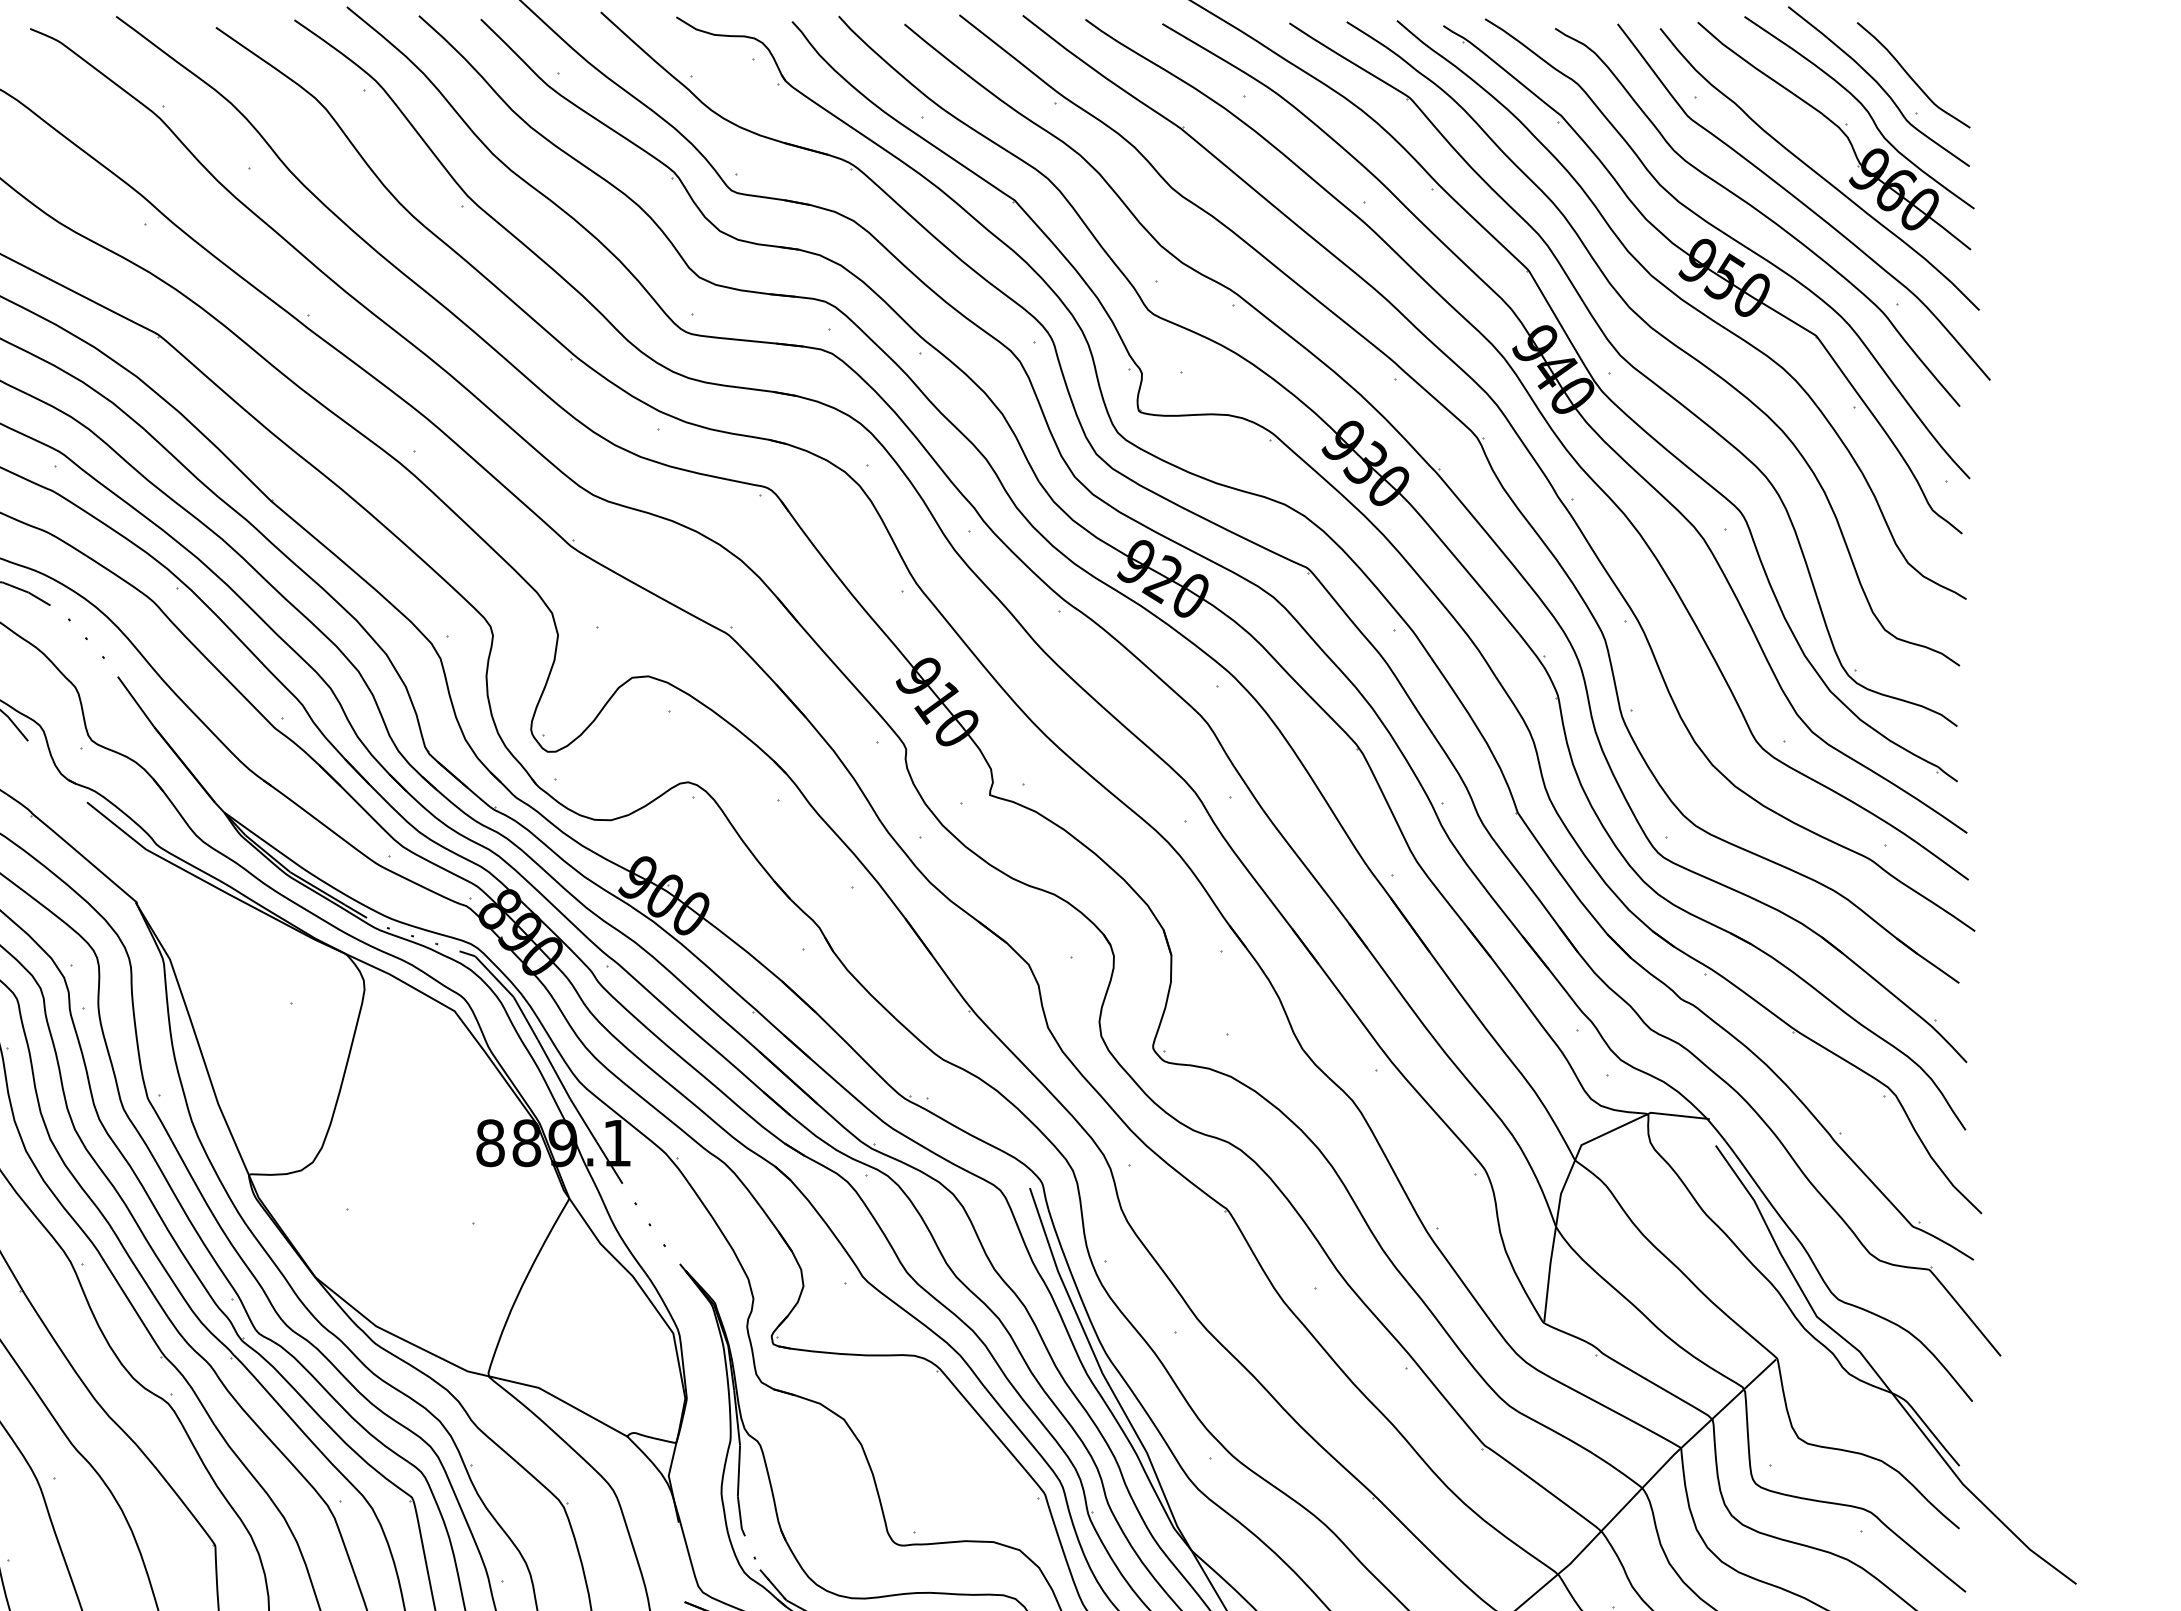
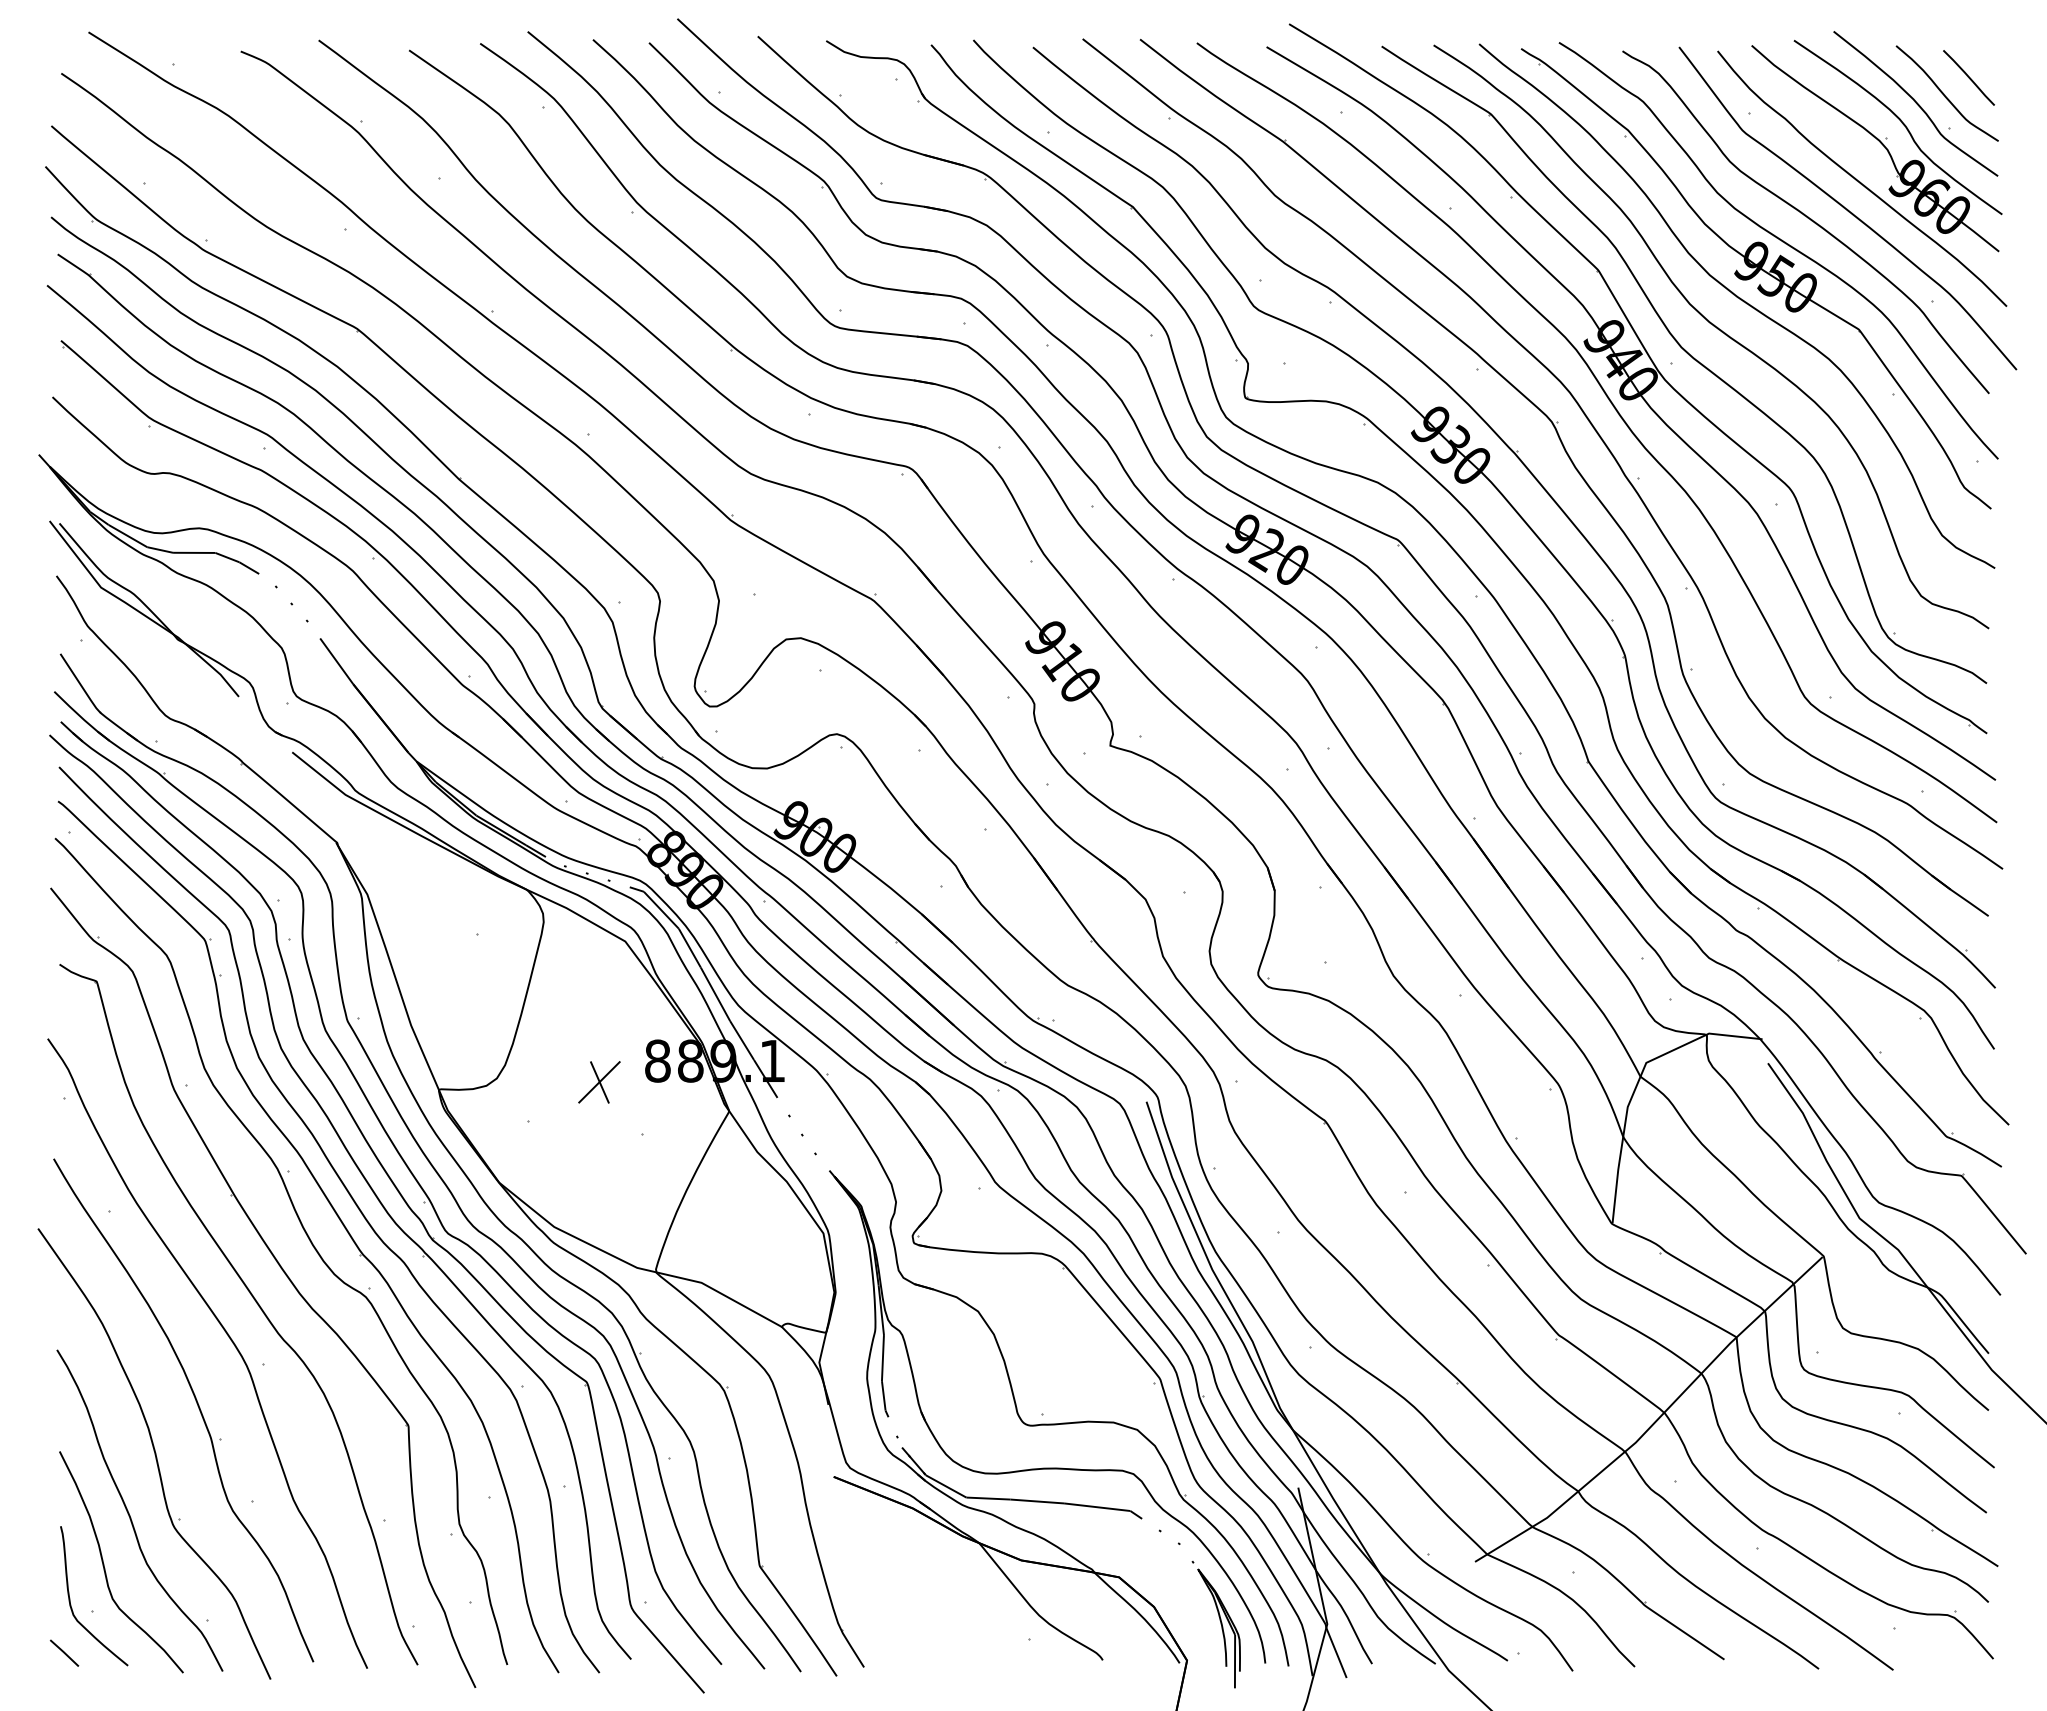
line: (1937, 57) -> (1968, 77), added
part: (426, 1166) -> (599, 1082), added

